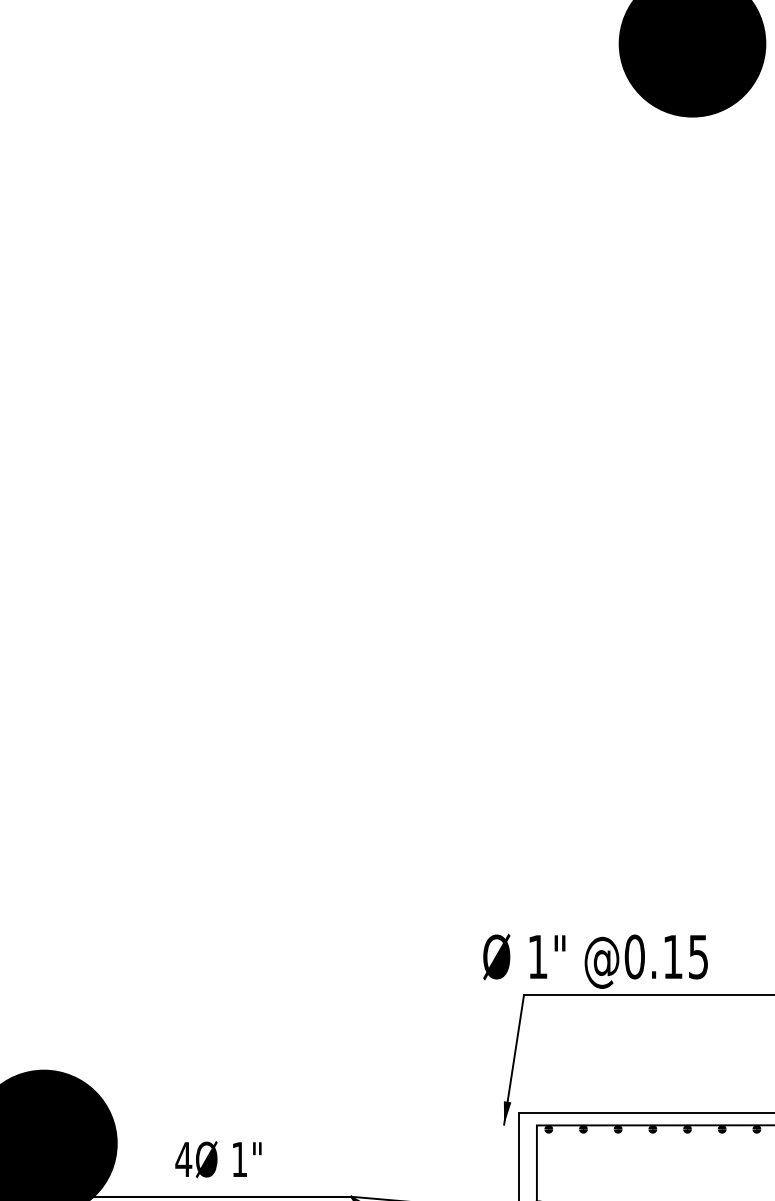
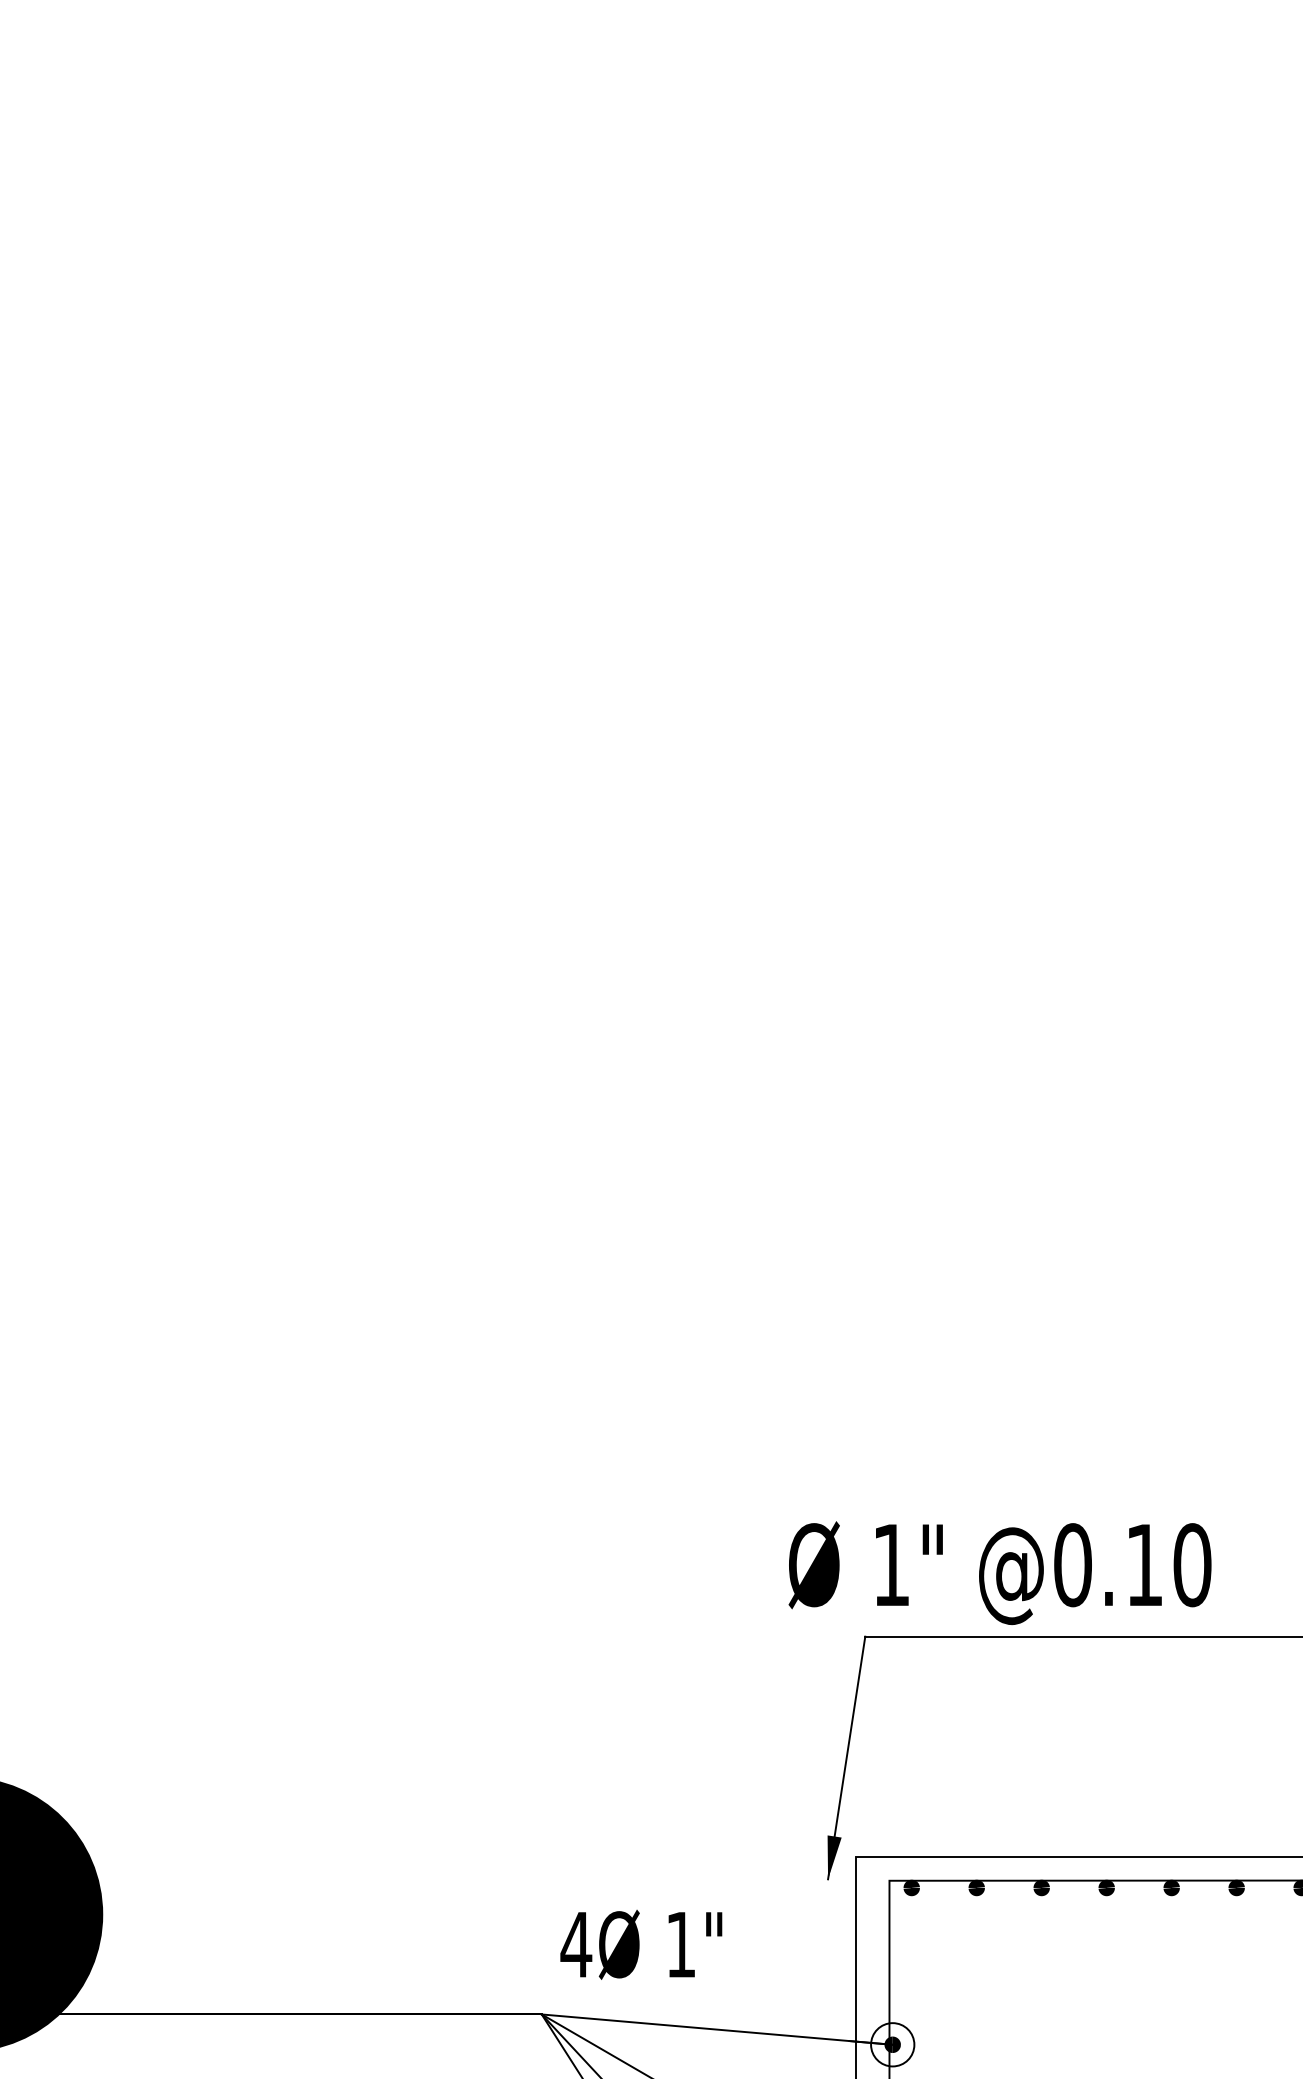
text: (698, 956) -> (1192, 1564), @0.15 -> @0.10
text: (218, 1159) -> (641, 1944), moved

